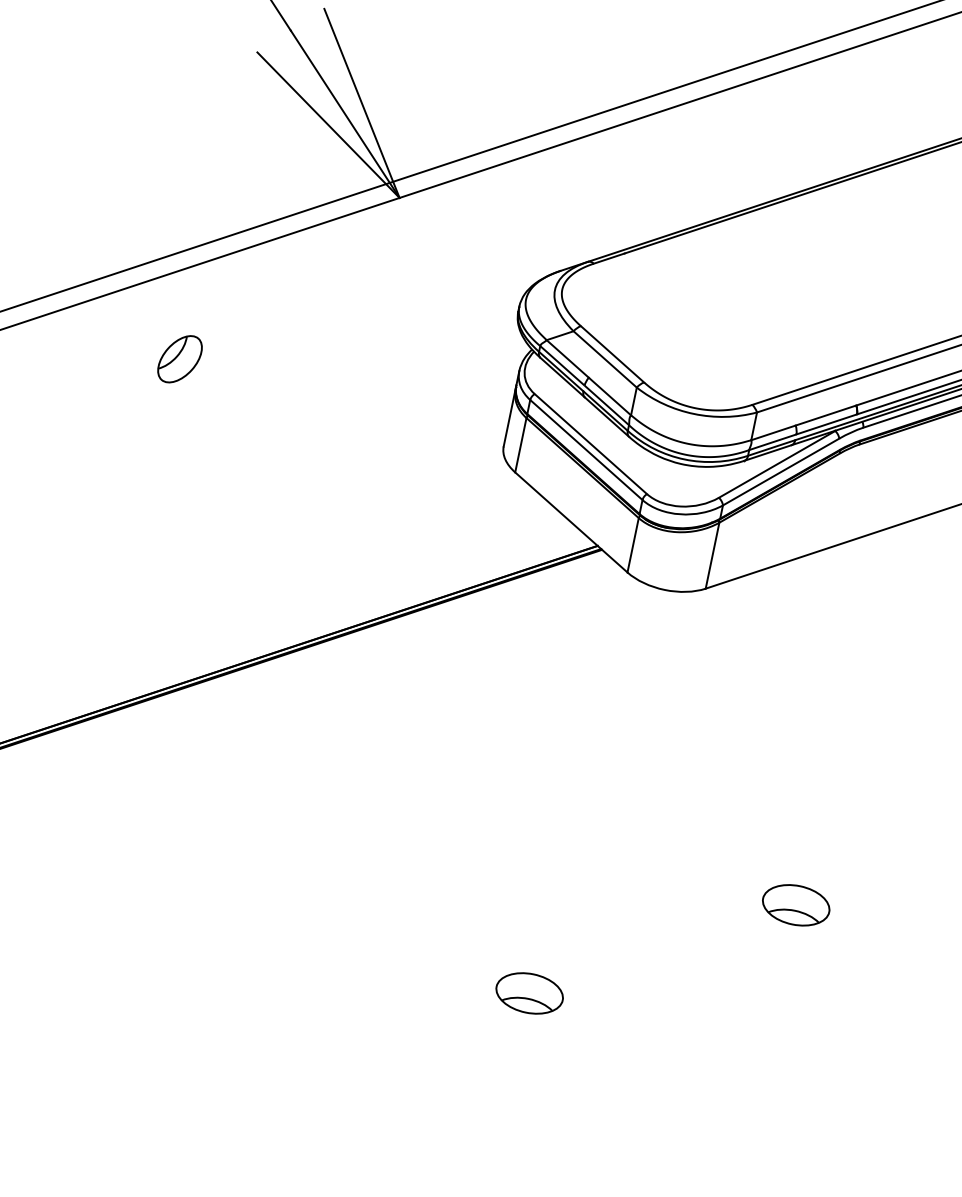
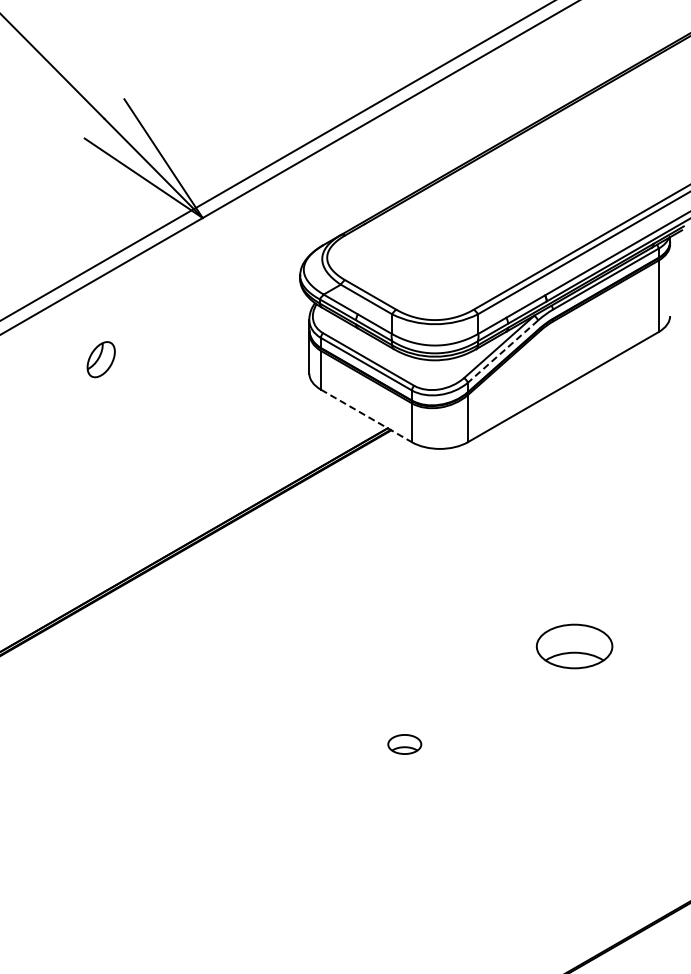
part: (179, 358) -> (100, 359), moved
line: (780, 471) -> (502, 351), solid -> dashed
line: (571, 521) -> (366, 415), solid -> dashed
part: (796, 904) -> (574, 645), size x1.6
part: (529, 993) -> (404, 744), size x0.7

